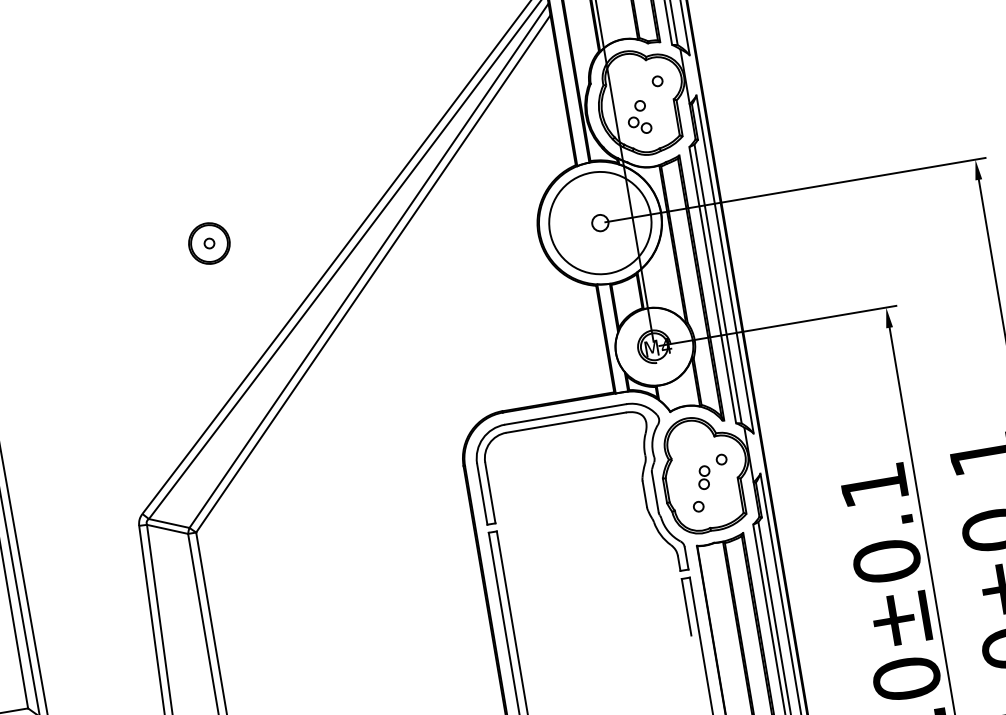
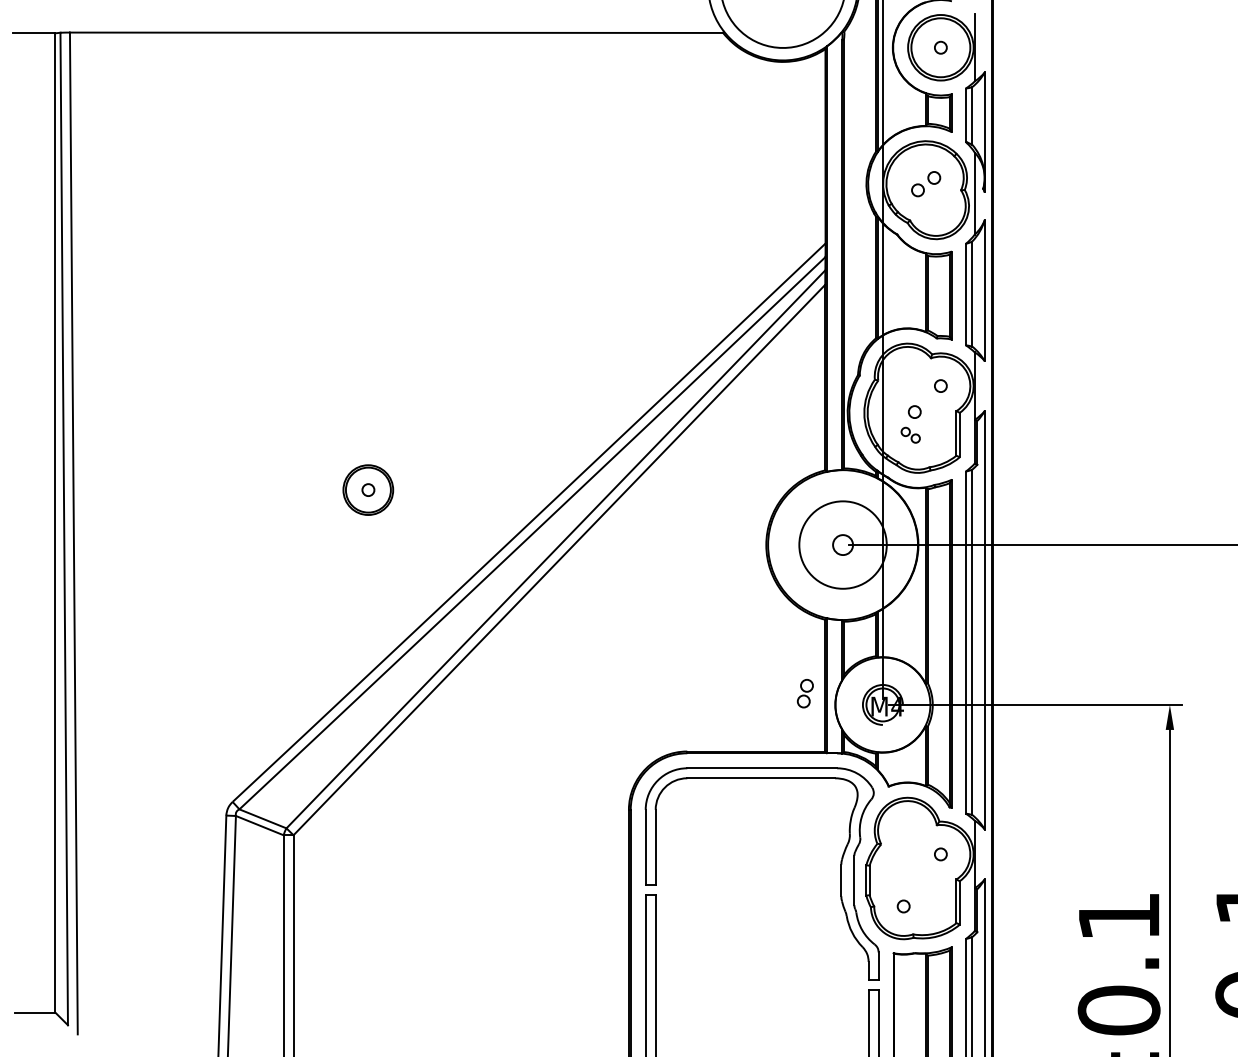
part: (639, 124) -> (910, 434), size x0.7
circle: (599, 222) -> (842, 544), size x0.7
part: (703, 477) -> (804, 693), moved

